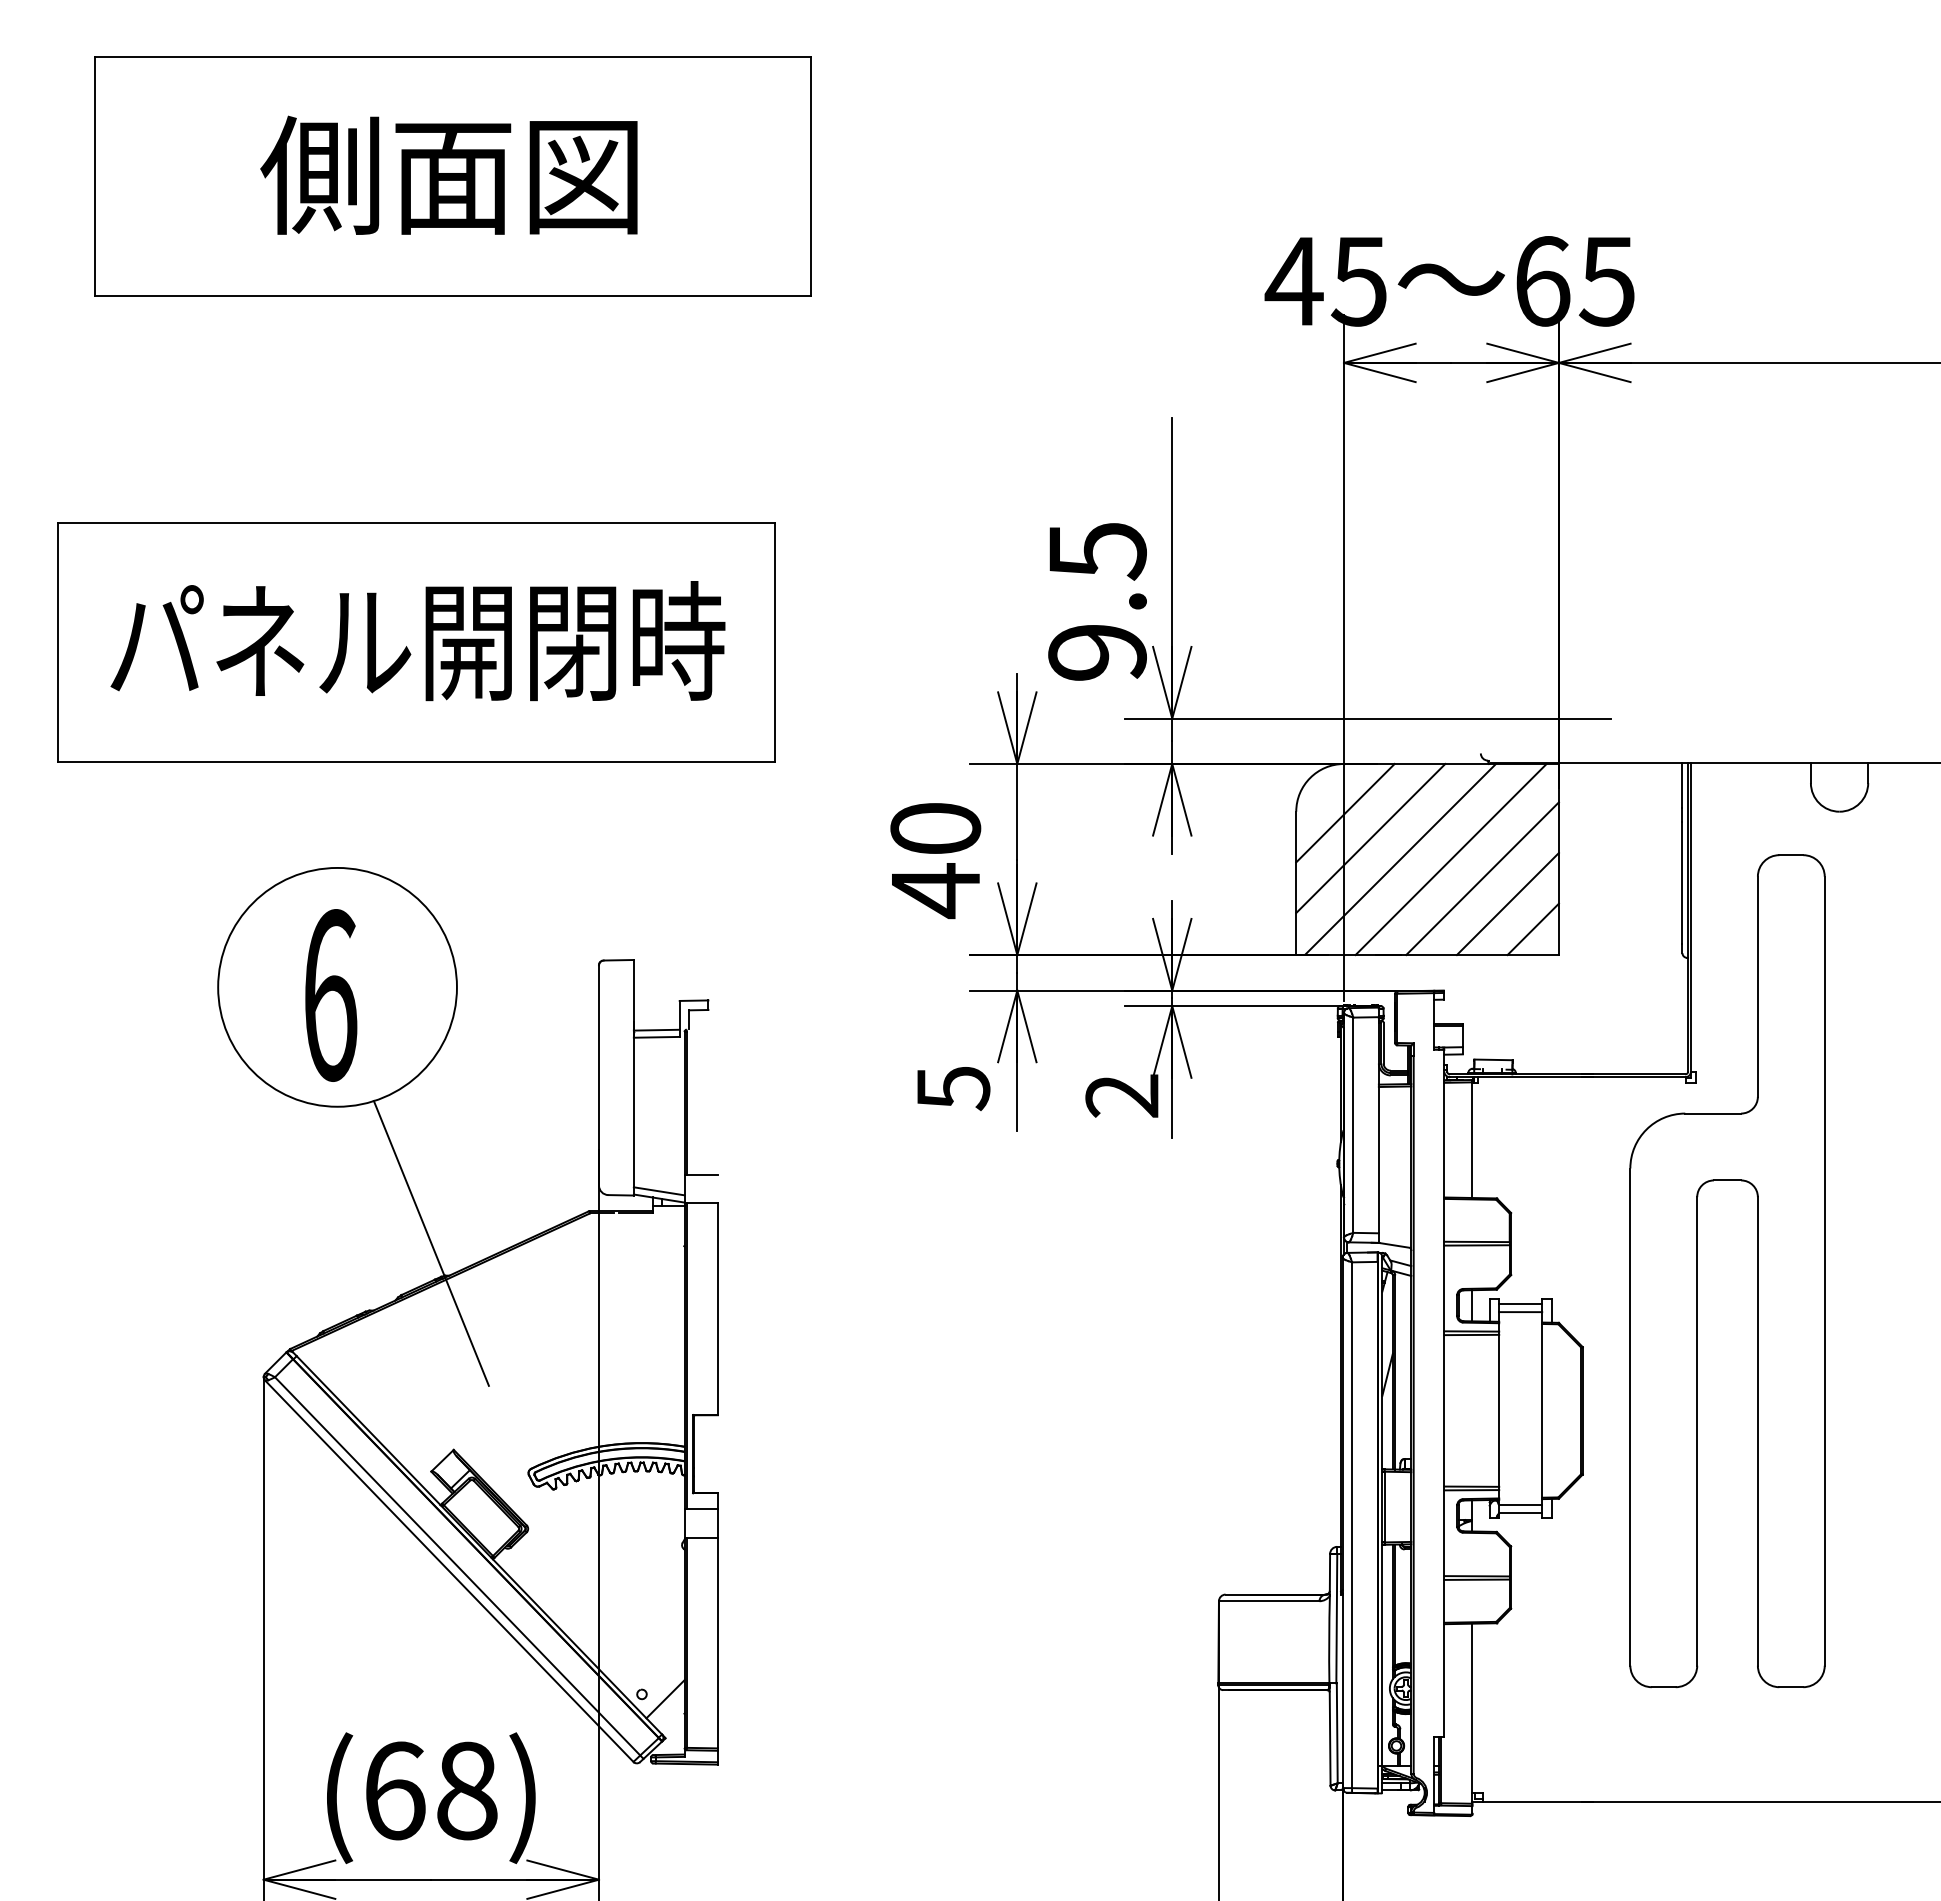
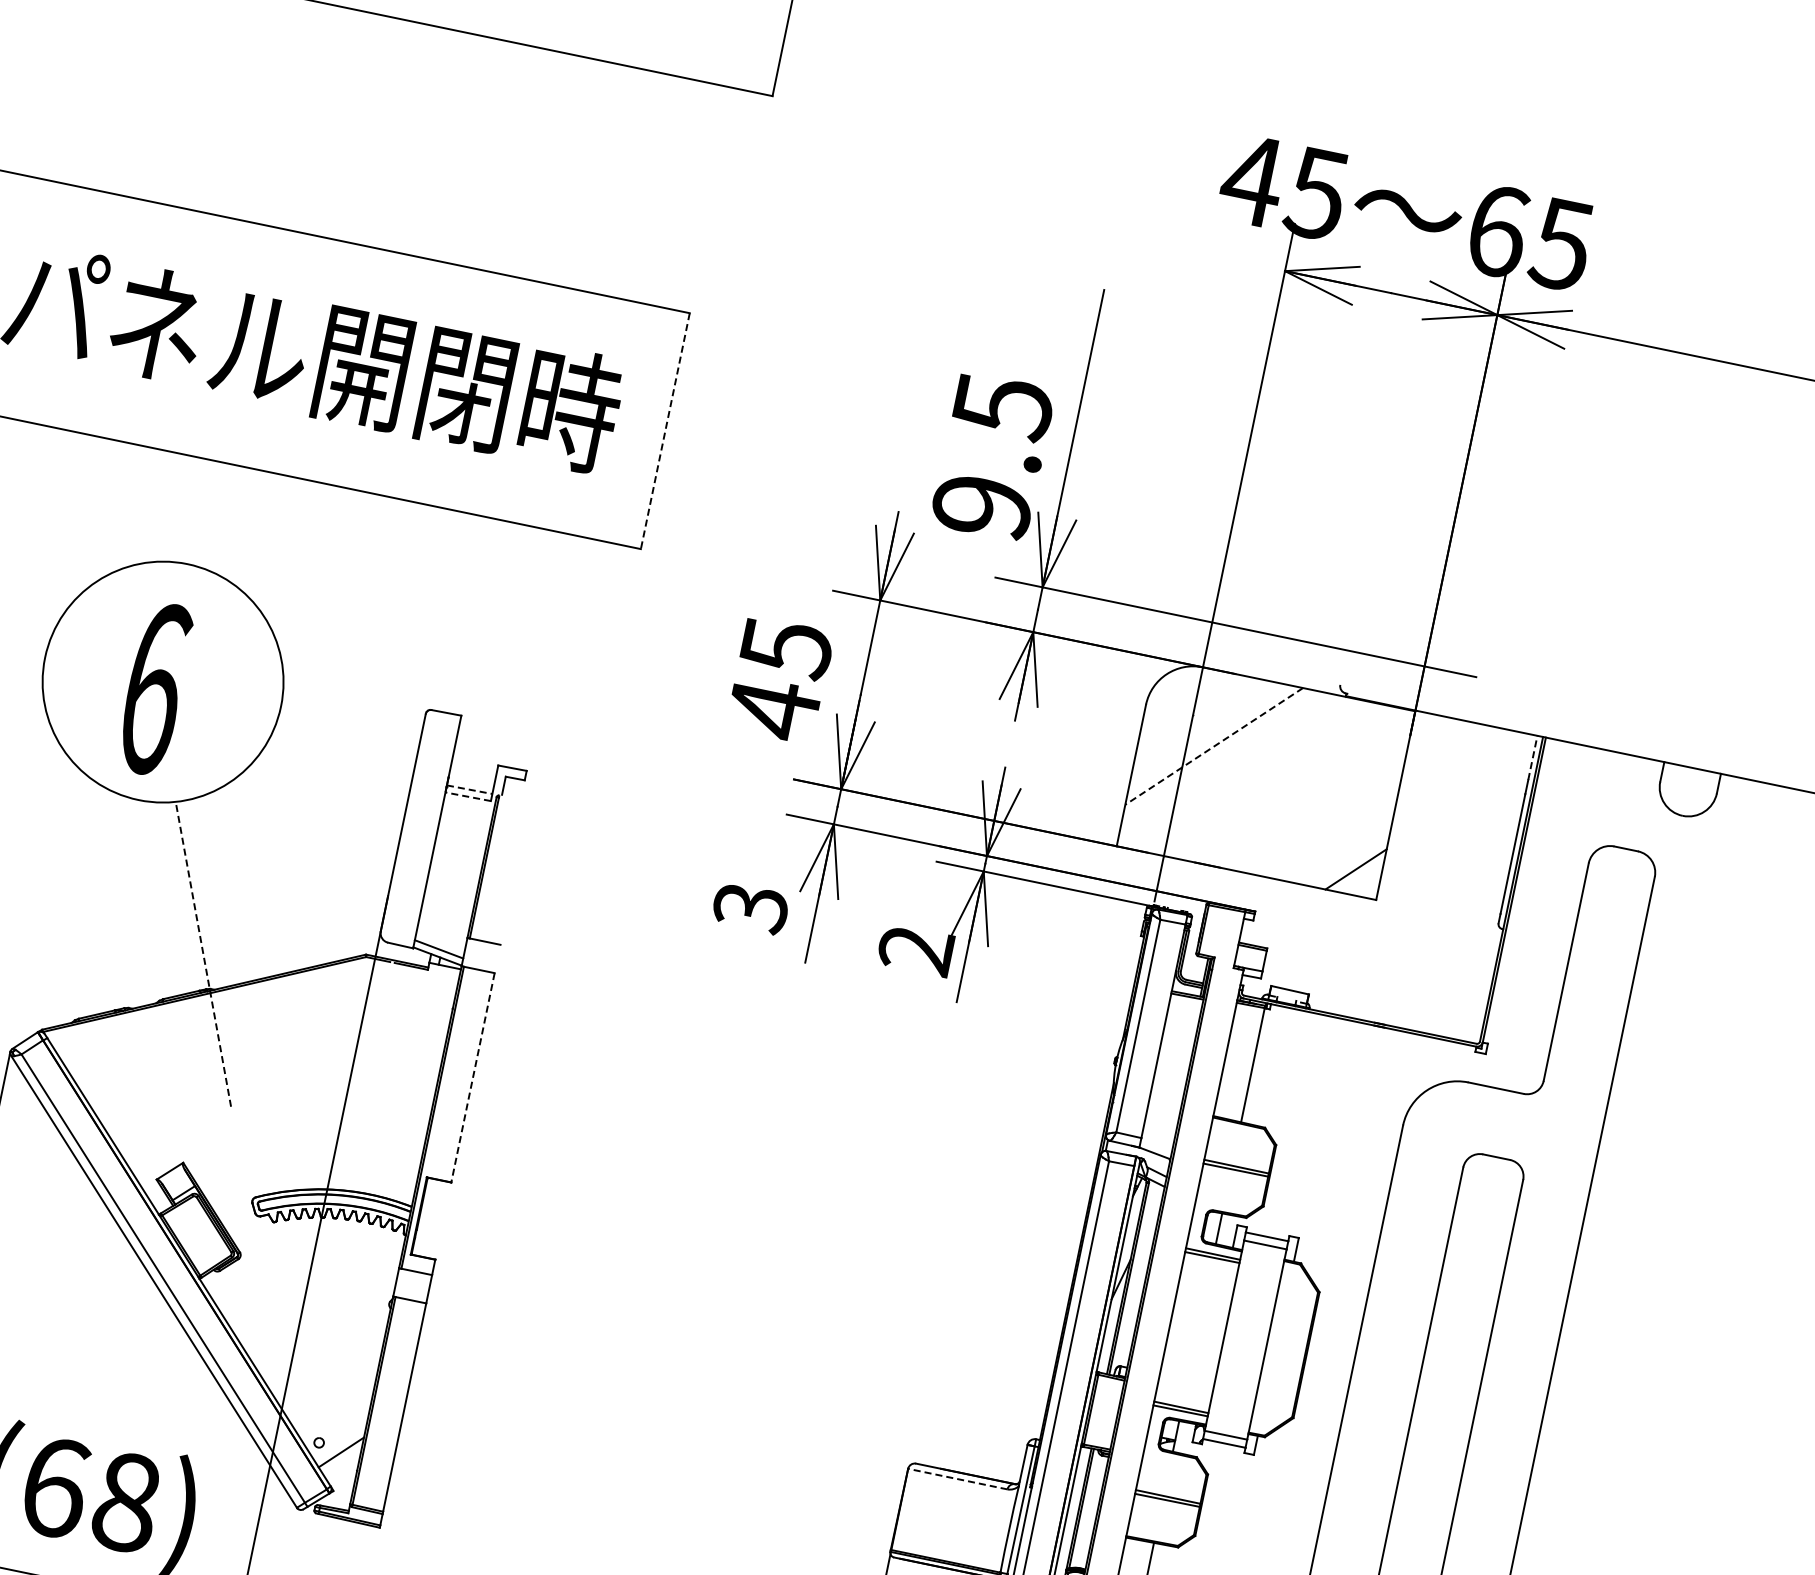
line: (774, 643) -> (665, 431), solid -> dashed
line: (1682, 785) -> (1532, 757), solid -> dashed
line: (1345, 812) -> (1194, 715), removed
text: (935, 829) -> (786, 648), 40 -> 45
line: (1370, 838) -> (1213, 746), solid -> dashed
line: (1400, 858) -> (1239, 772), removed
line: (1450, 859) -> (1288, 783), removed
line: (1482, 878) -> (1316, 808), removed
line: (1507, 903) -> (1335, 838), removed
line: (656, 1030) -> (469, 789), solid -> dashed
line: (656, 1037) -> (467, 796), solid -> dashed
text: (953, 1088) -> (750, 908), 5 -> 3
line: (431, 1243) -> (203, 954), solid -> dashed
line: (717, 1309) -> (472, 1078), solid -> dashed
line: (1268, 1601) -> (957, 1479), solid -> dashed

